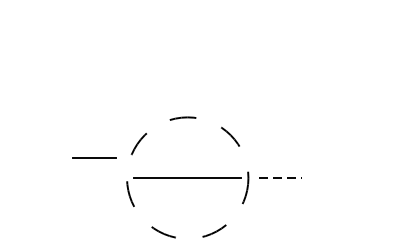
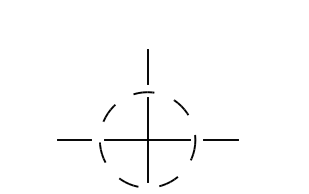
line: (187, 84) -> (147, 66), added
line: (94, 157) -> (74, 139), moved
line: (187, 177) -> (147, 139), added
line: (280, 177) -> (220, 139), dashed -> solid

